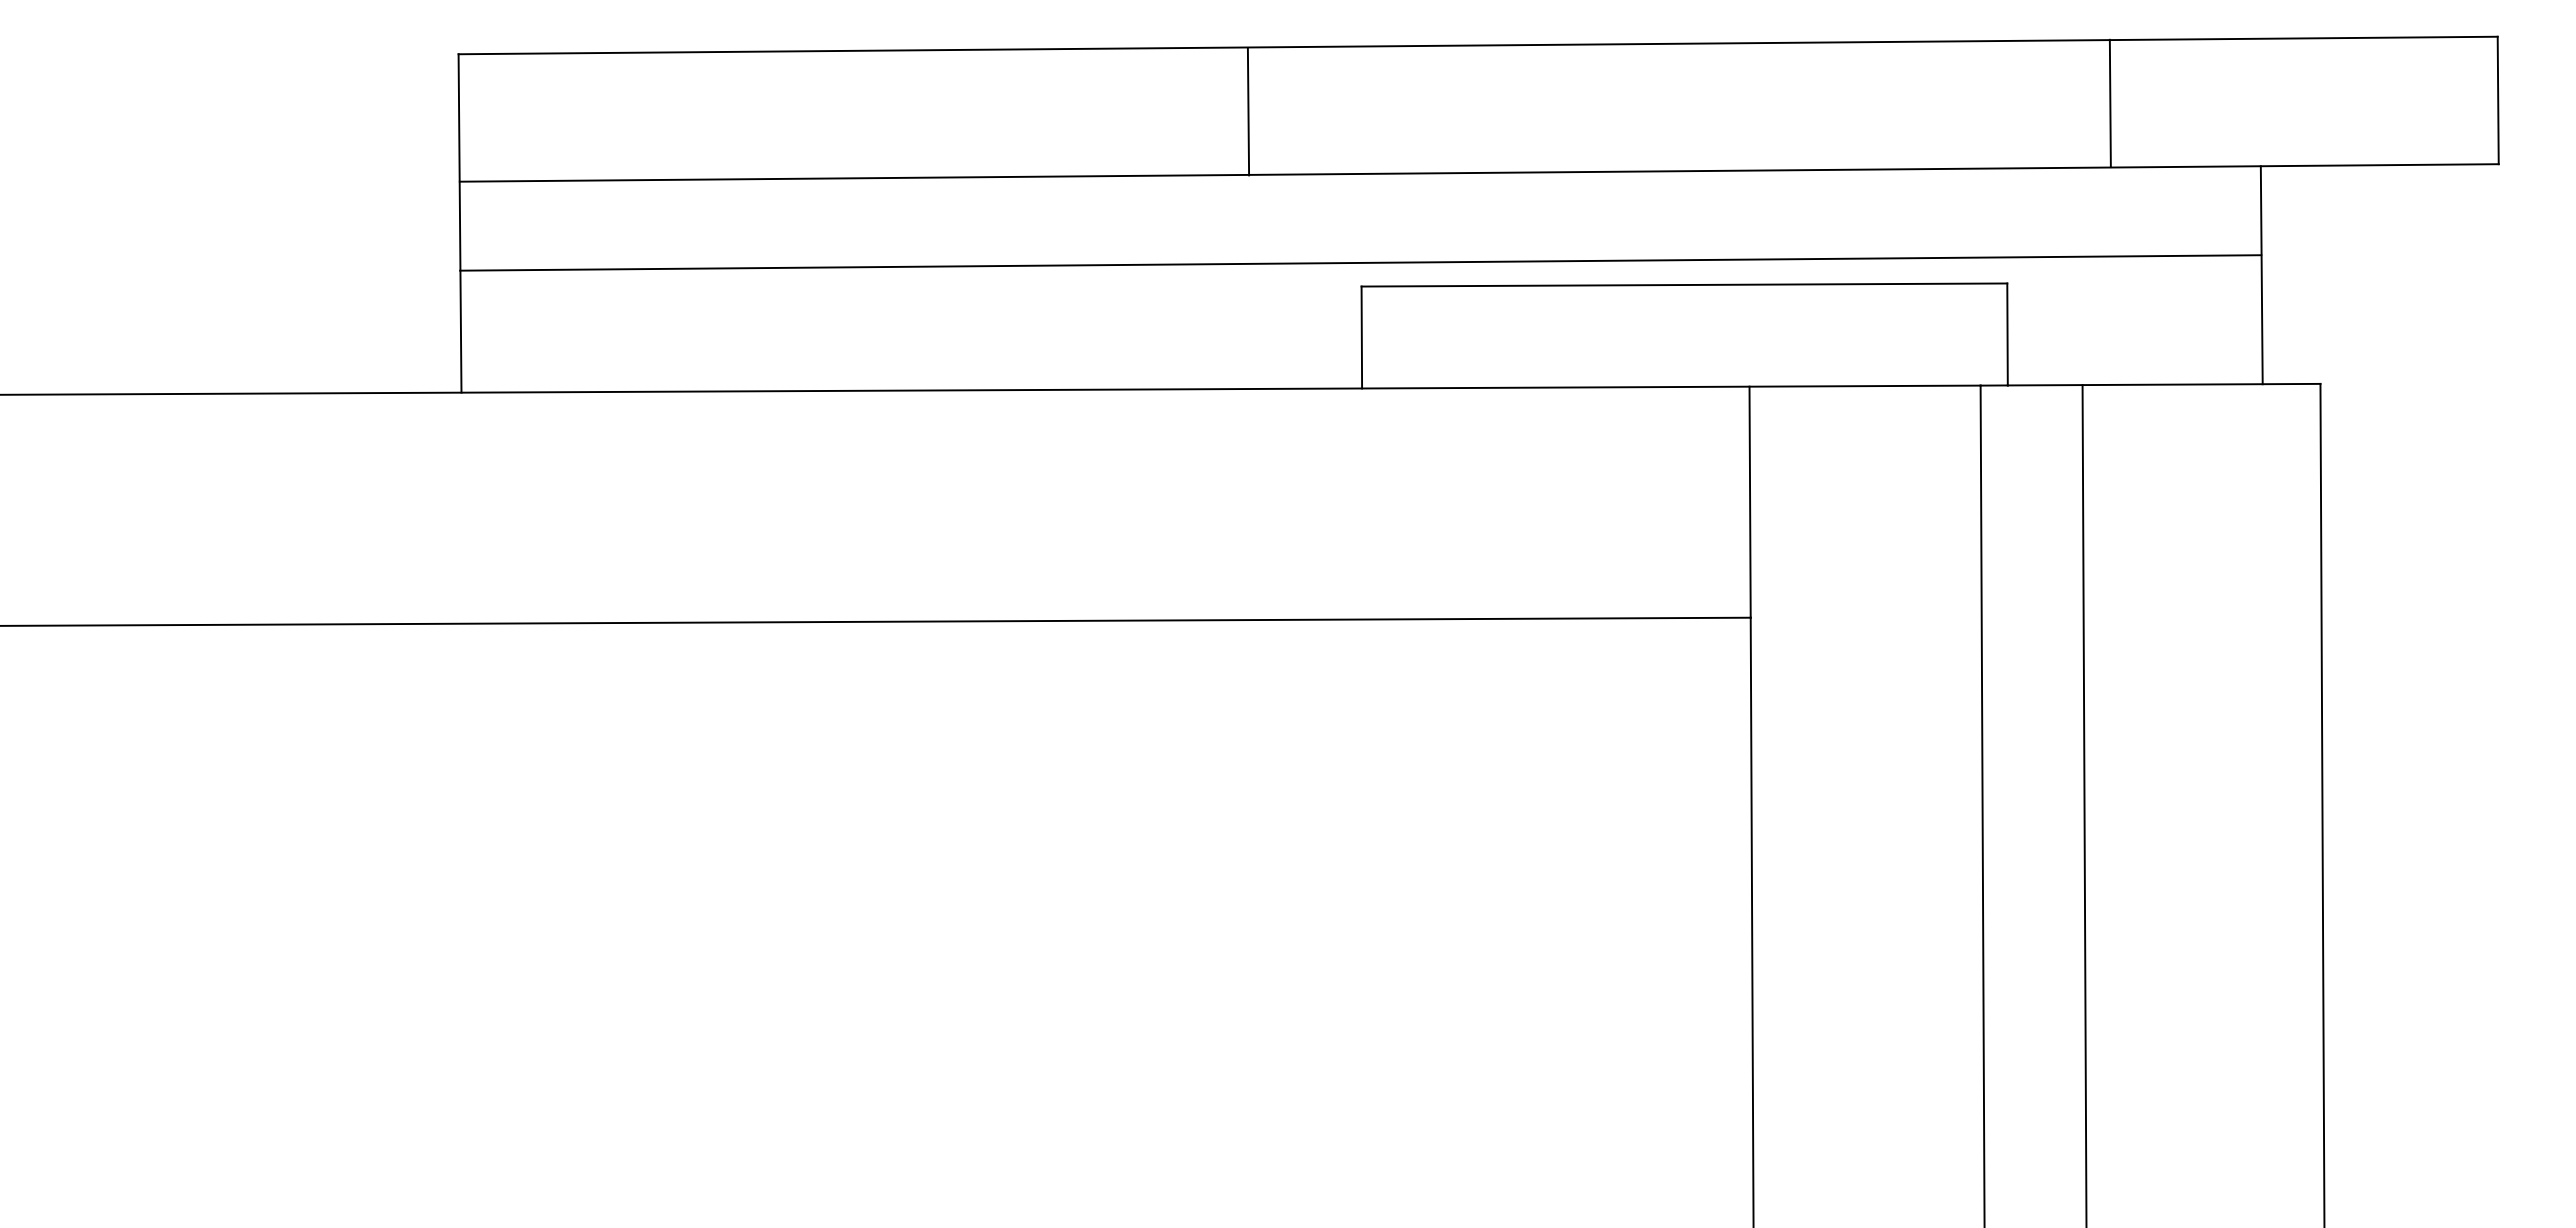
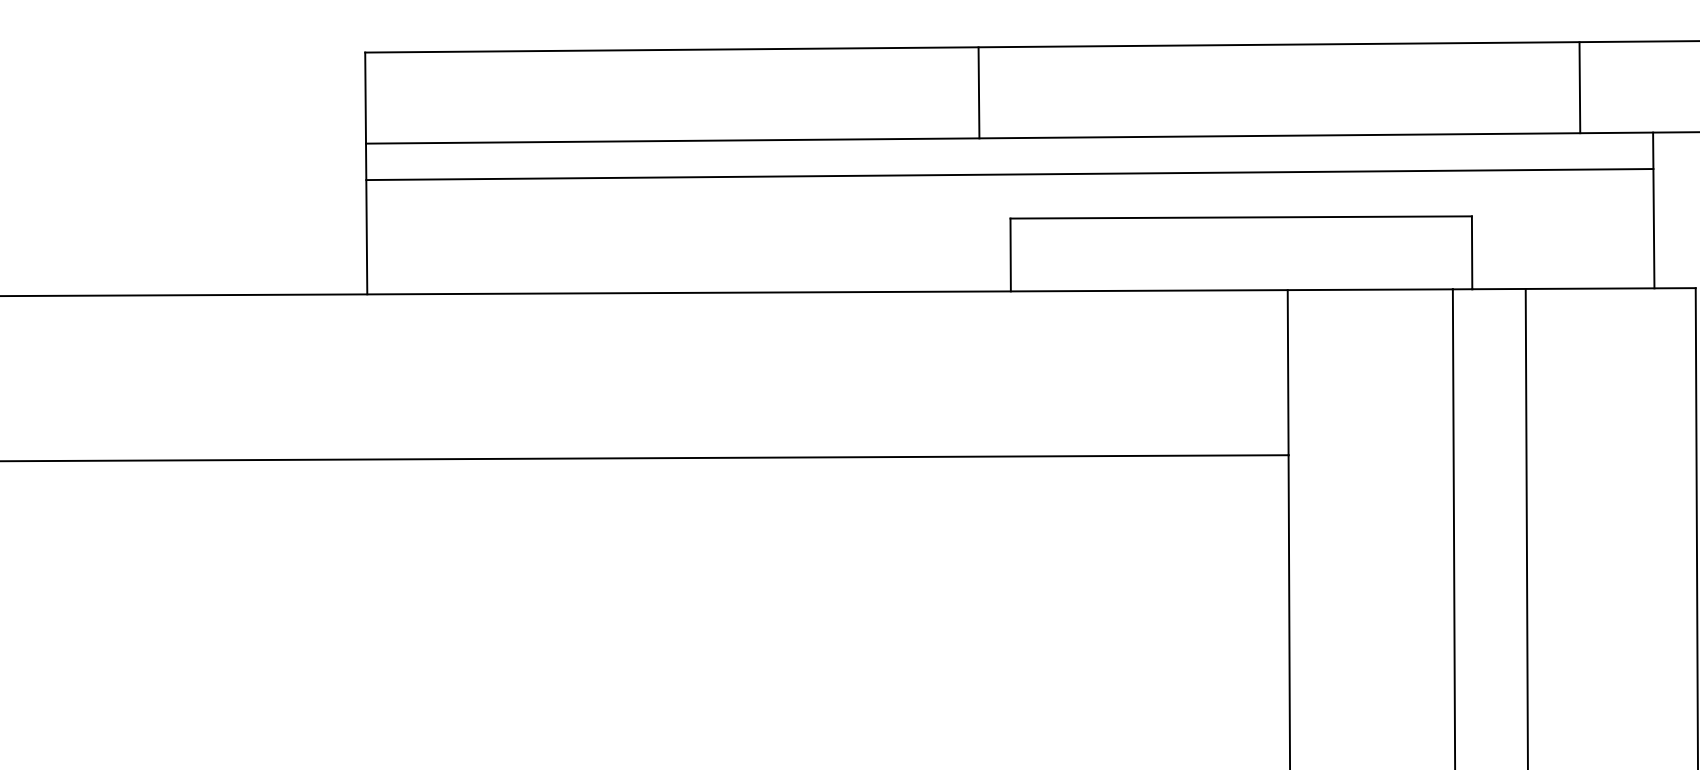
line: (2109, 103) -> (1579, 87), moved
line: (1248, 111) -> (979, 92), moved
line: (1360, 262) -> (1009, 174), moved

